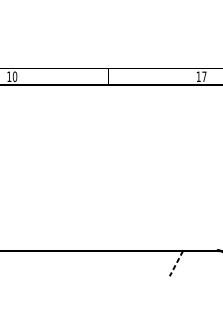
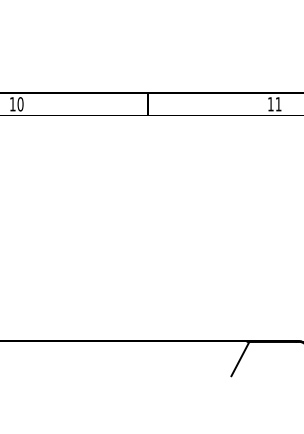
text: (204, 76) -> (278, 104), 17 -> 11
line: (176, 264) -> (240, 359), dashed -> solid

